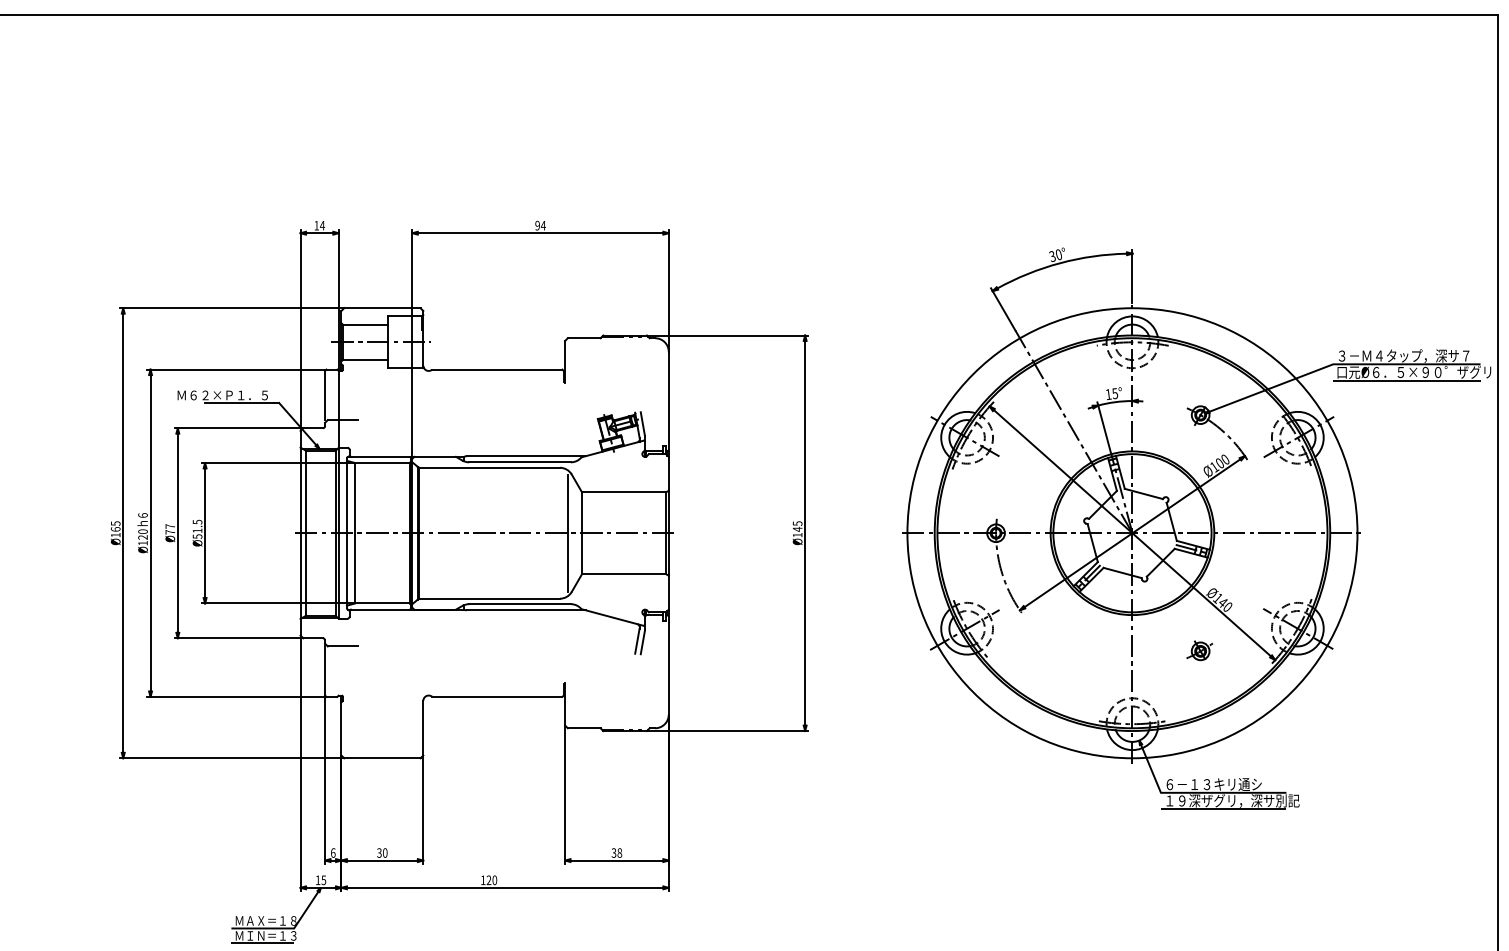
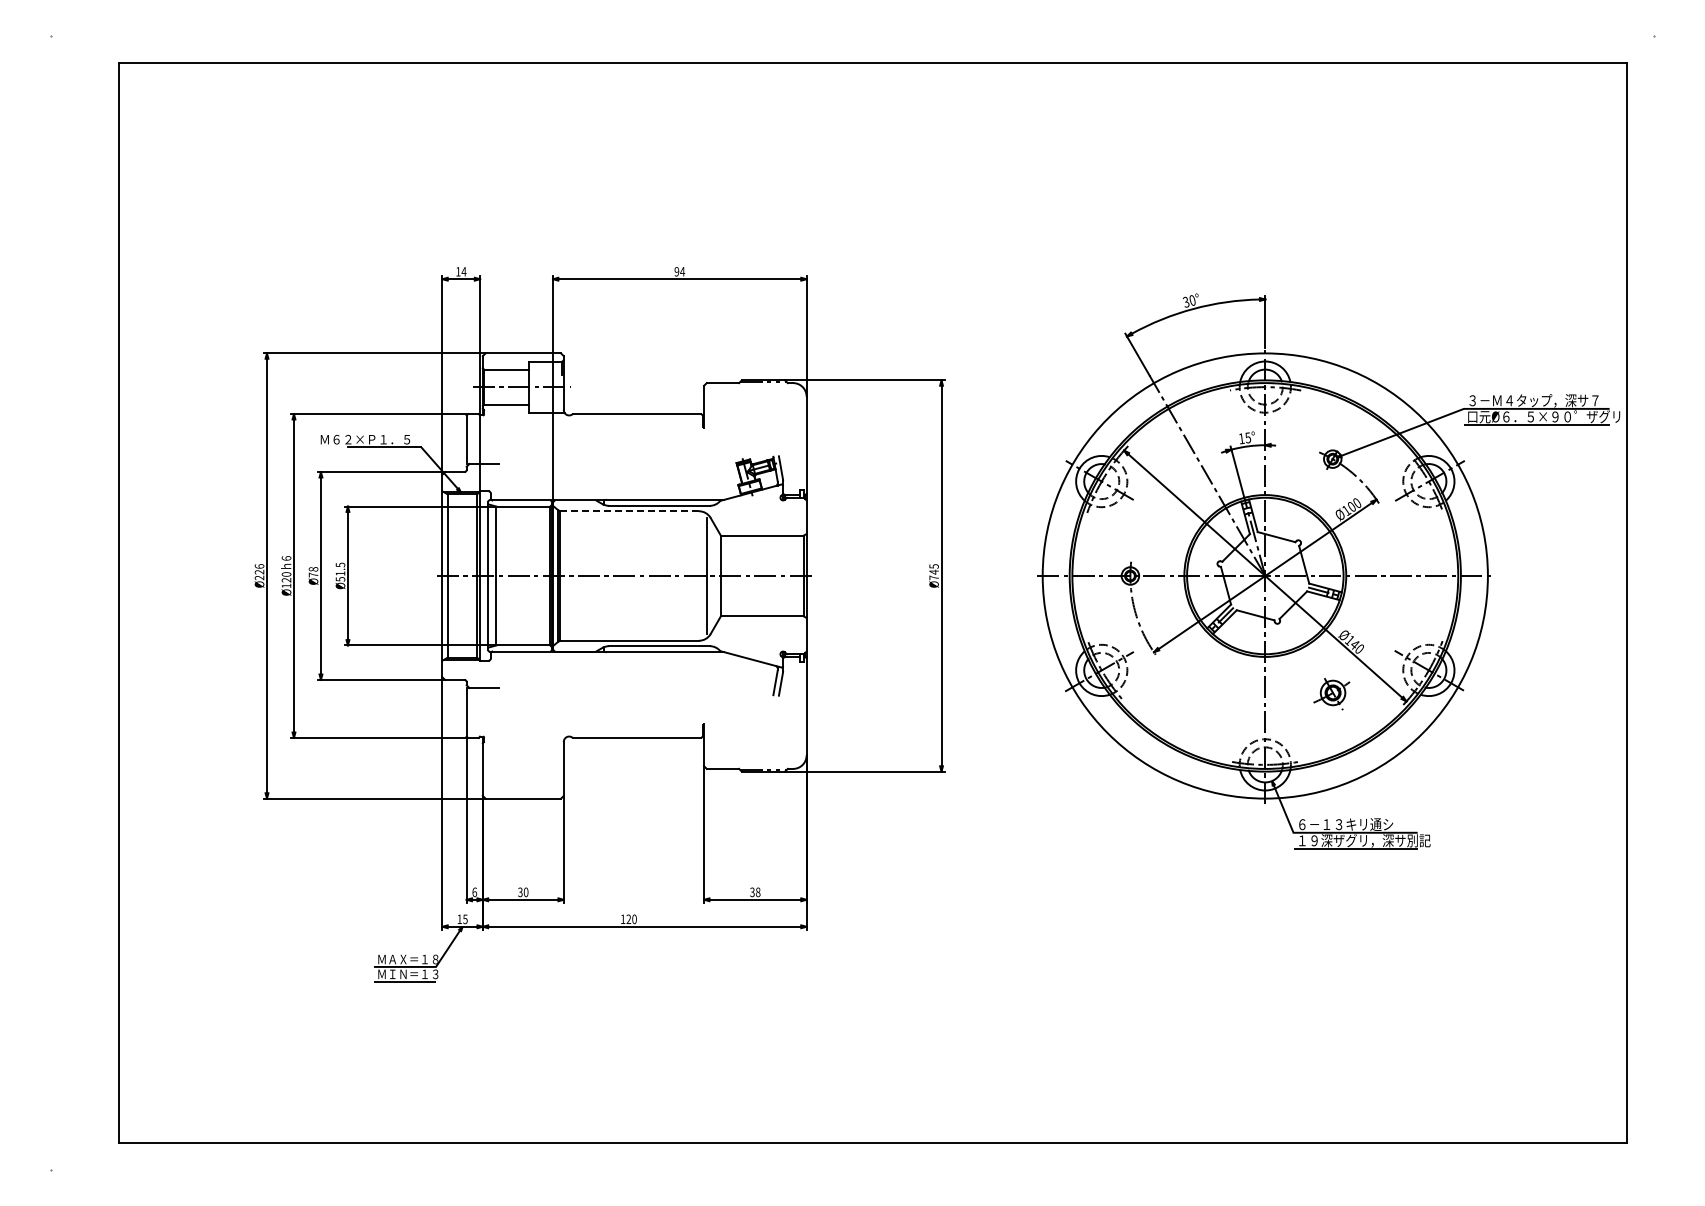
line: (489, 468) -> (629, 511), solid -> dashed
text: (170, 526) -> (313, 569), Ø77 -> Ø78
text: (115, 529) -> (259, 572), Ø165 -> Ø226
text: (797, 534) -> (933, 577), Ø145 -> Ø745
part: (1199, 651) -> (1331, 692), size x1.4

